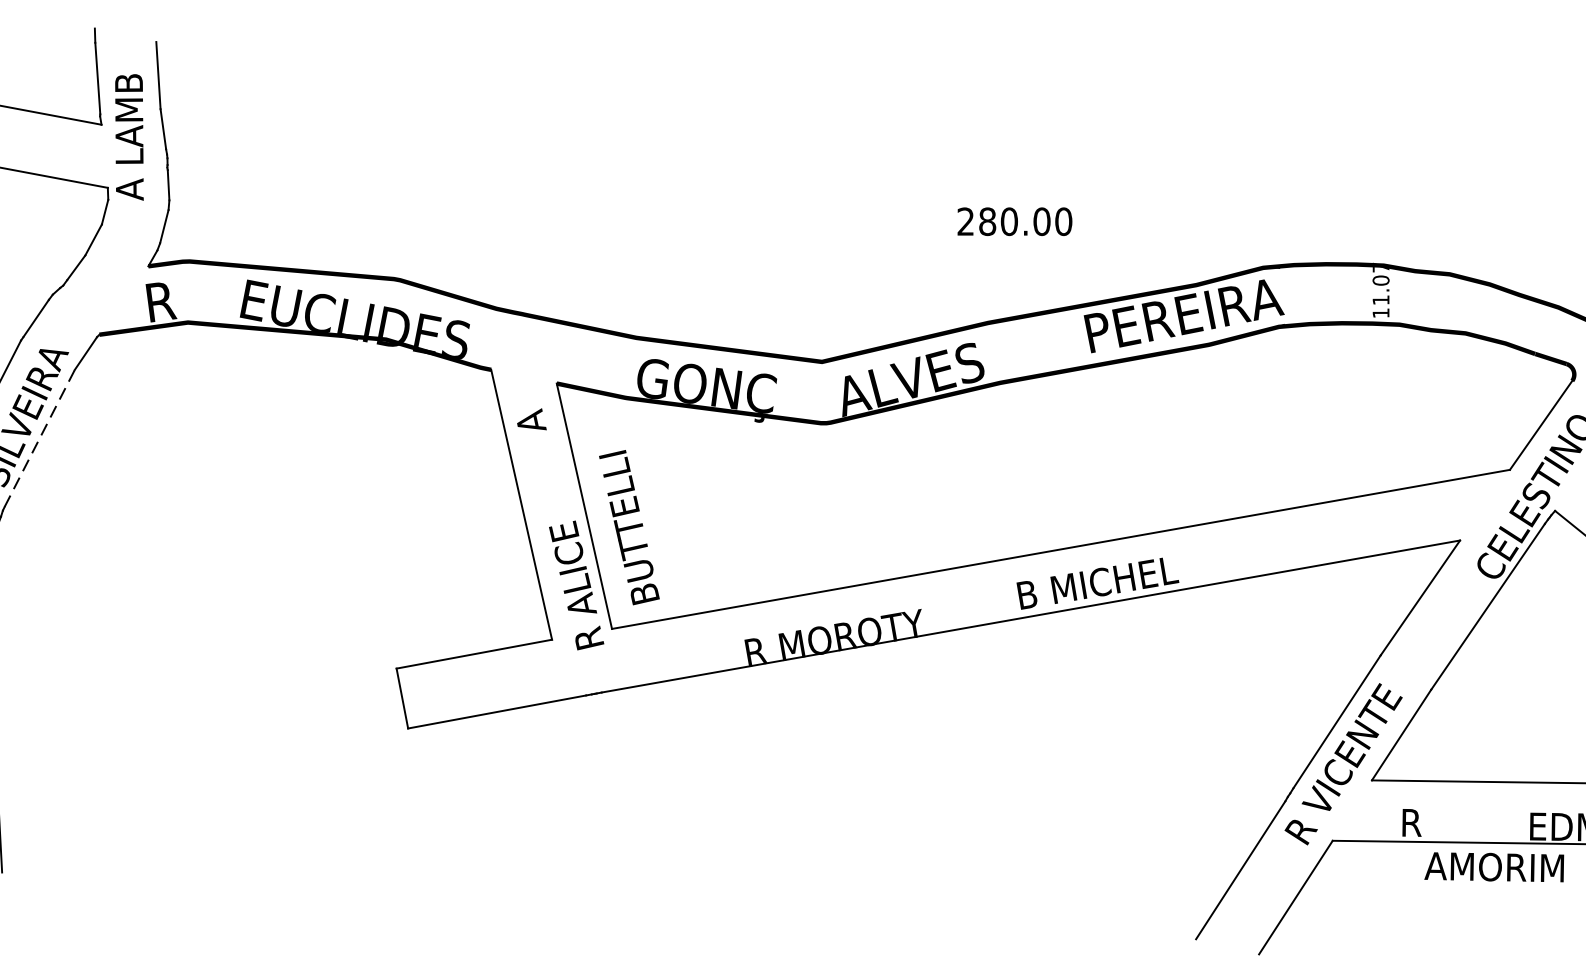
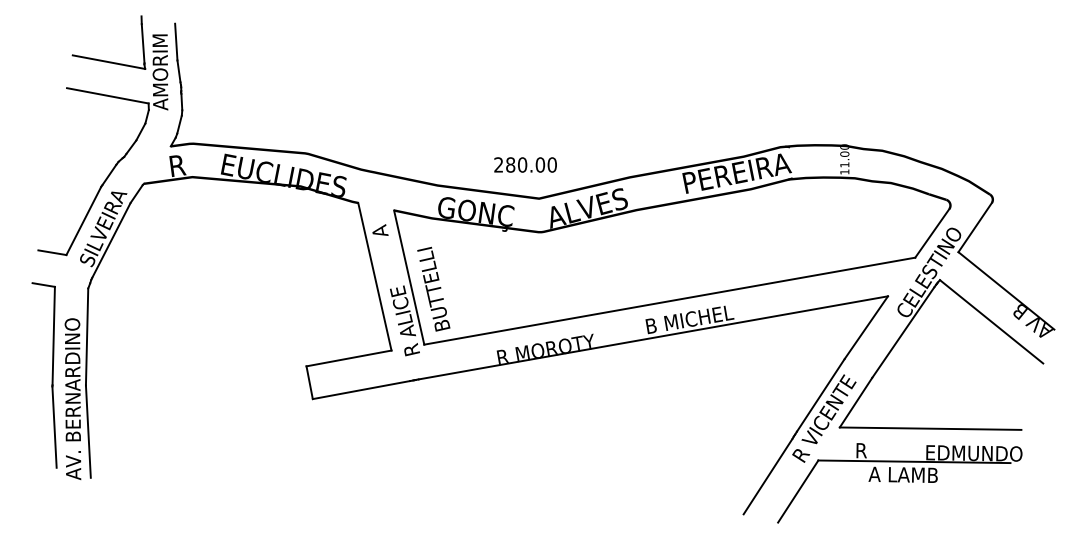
text: (129, 118) -> (160, 65), A LAMB -> AMORIM
text: (1014, 220) -> (525, 164), moved
text: (1380, 266) -> (844, 146), 11.07 -> 11.00
line: (39, 438) -> (111, 240), dashed -> solid
text: (1506, 868) -> (913, 475), AMORIM -> A LAMB

